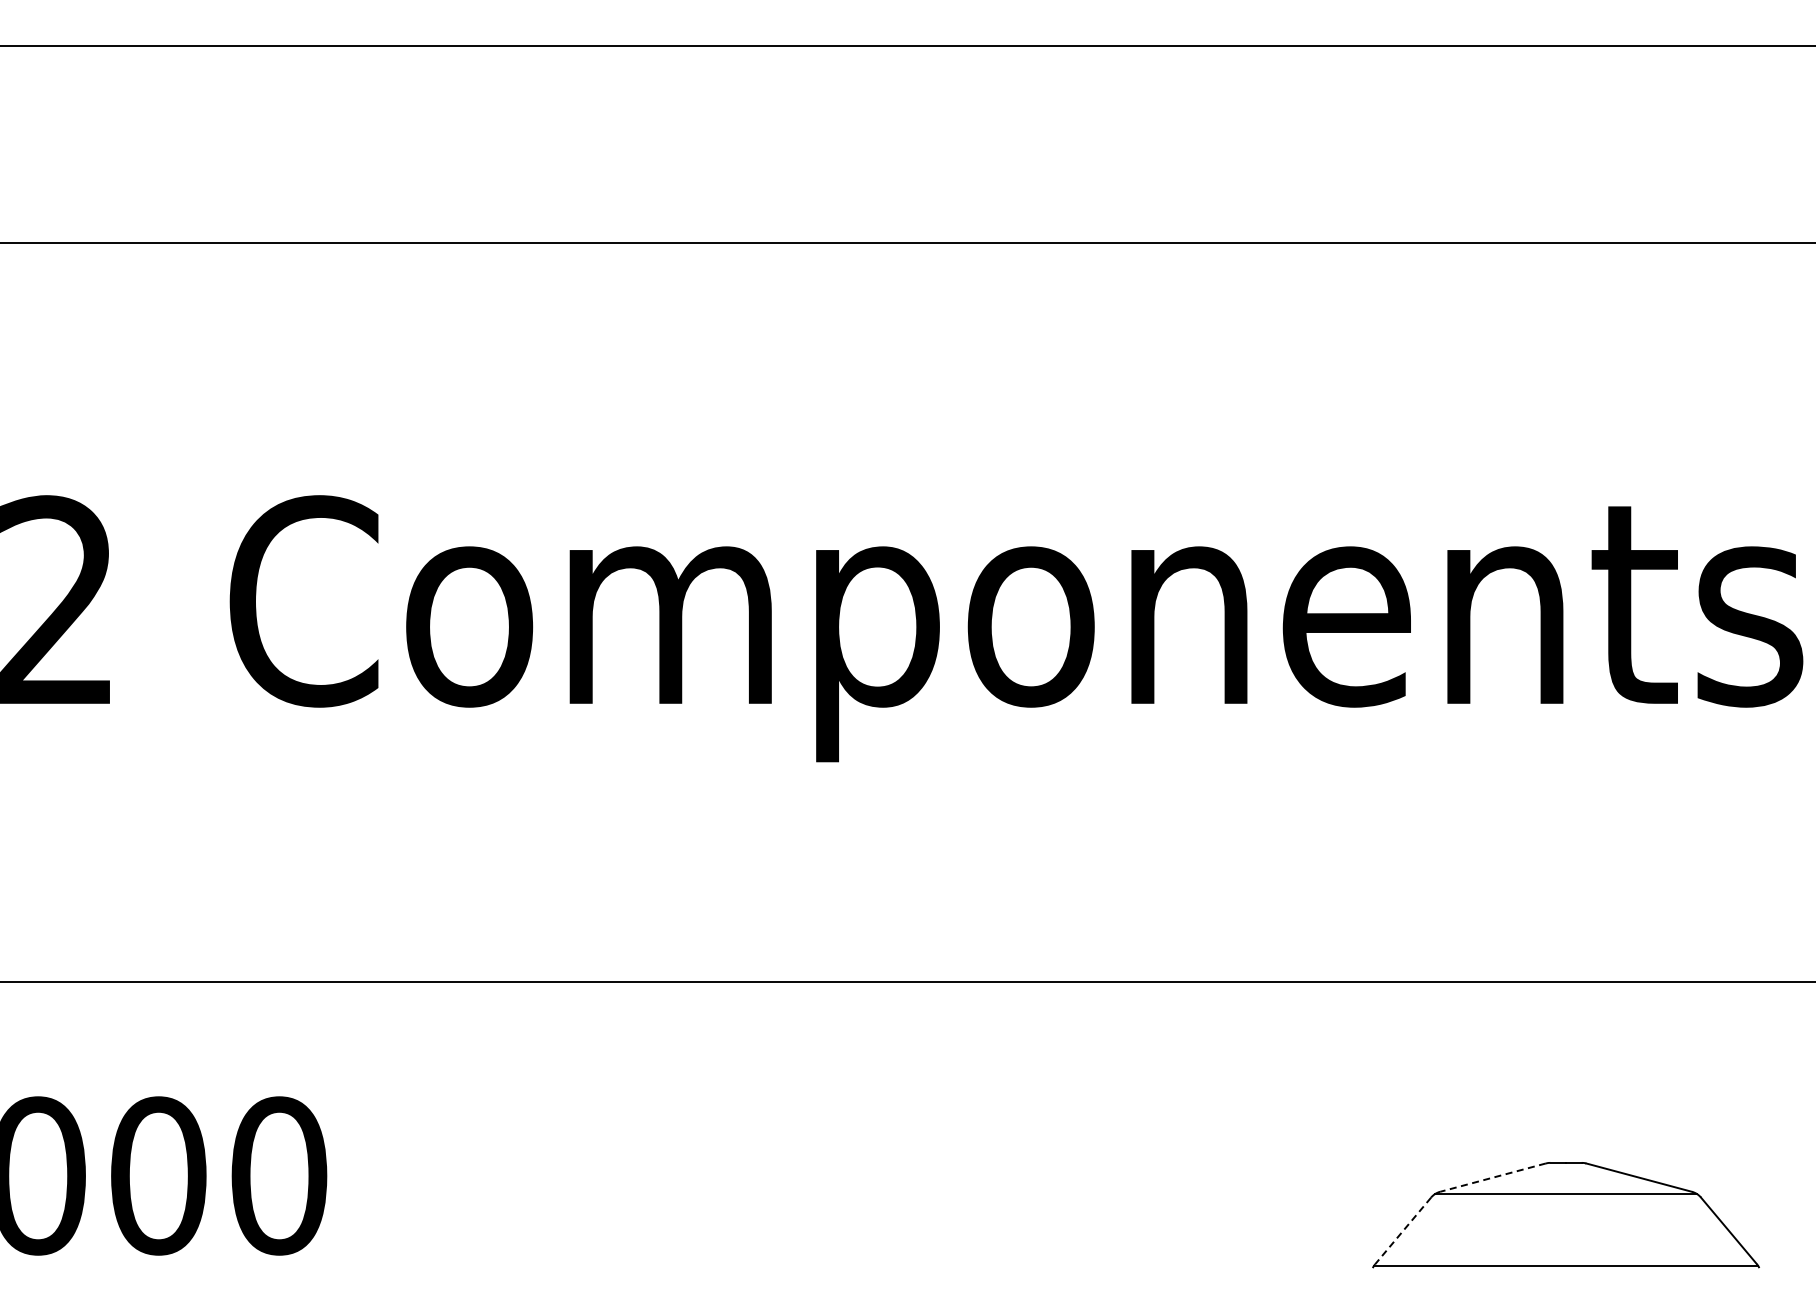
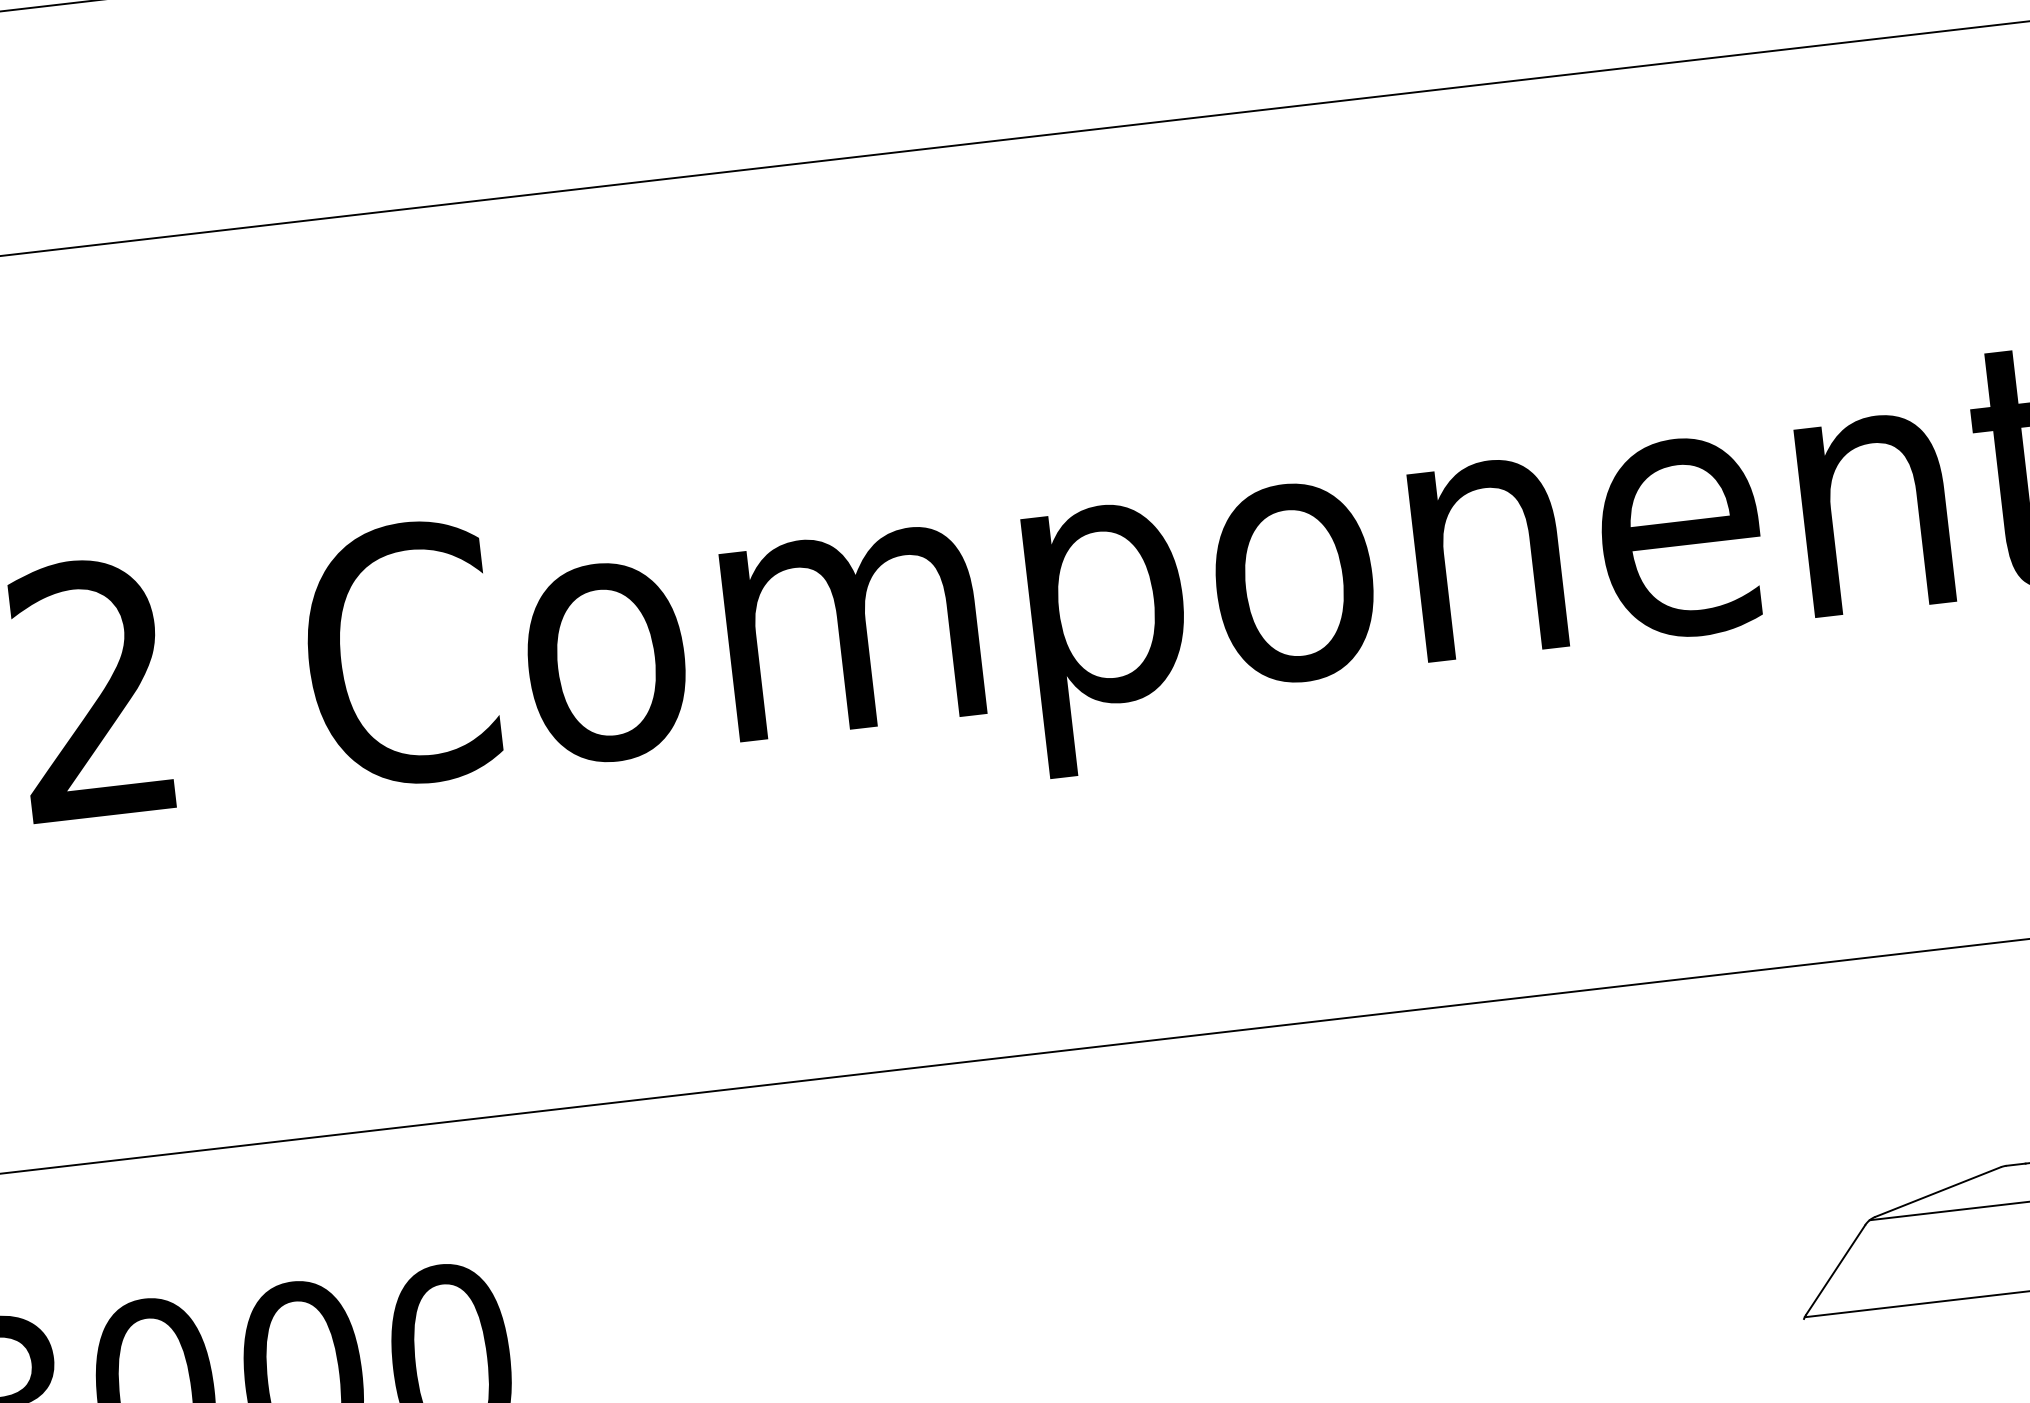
line: (1493, 1177) -> (1938, 1191), dashed -> solid
line: (1402, 1231) -> (1834, 1270), dashed -> solid

